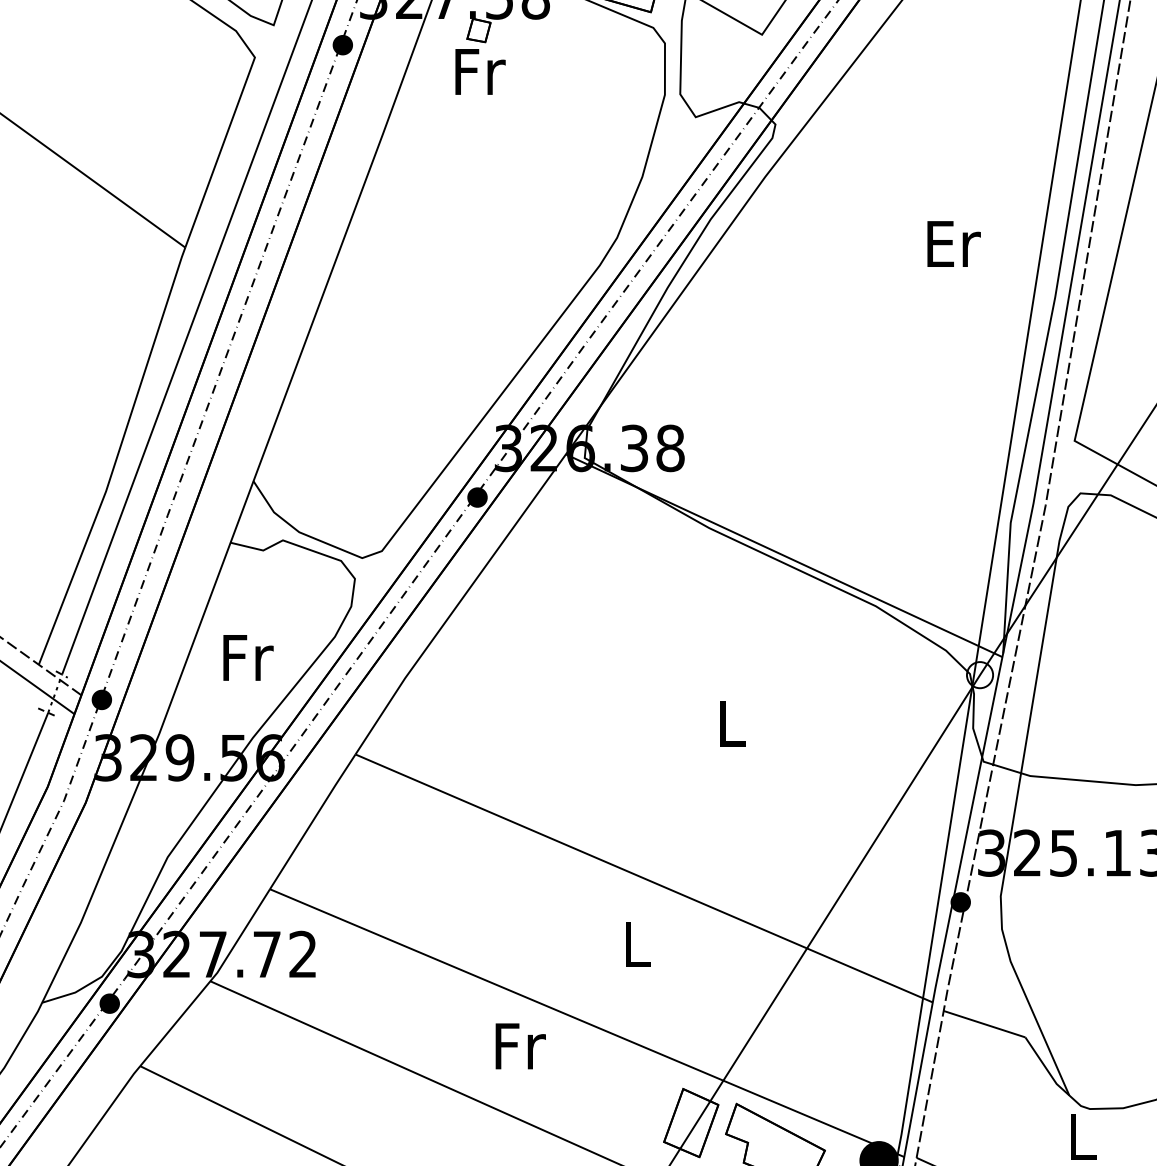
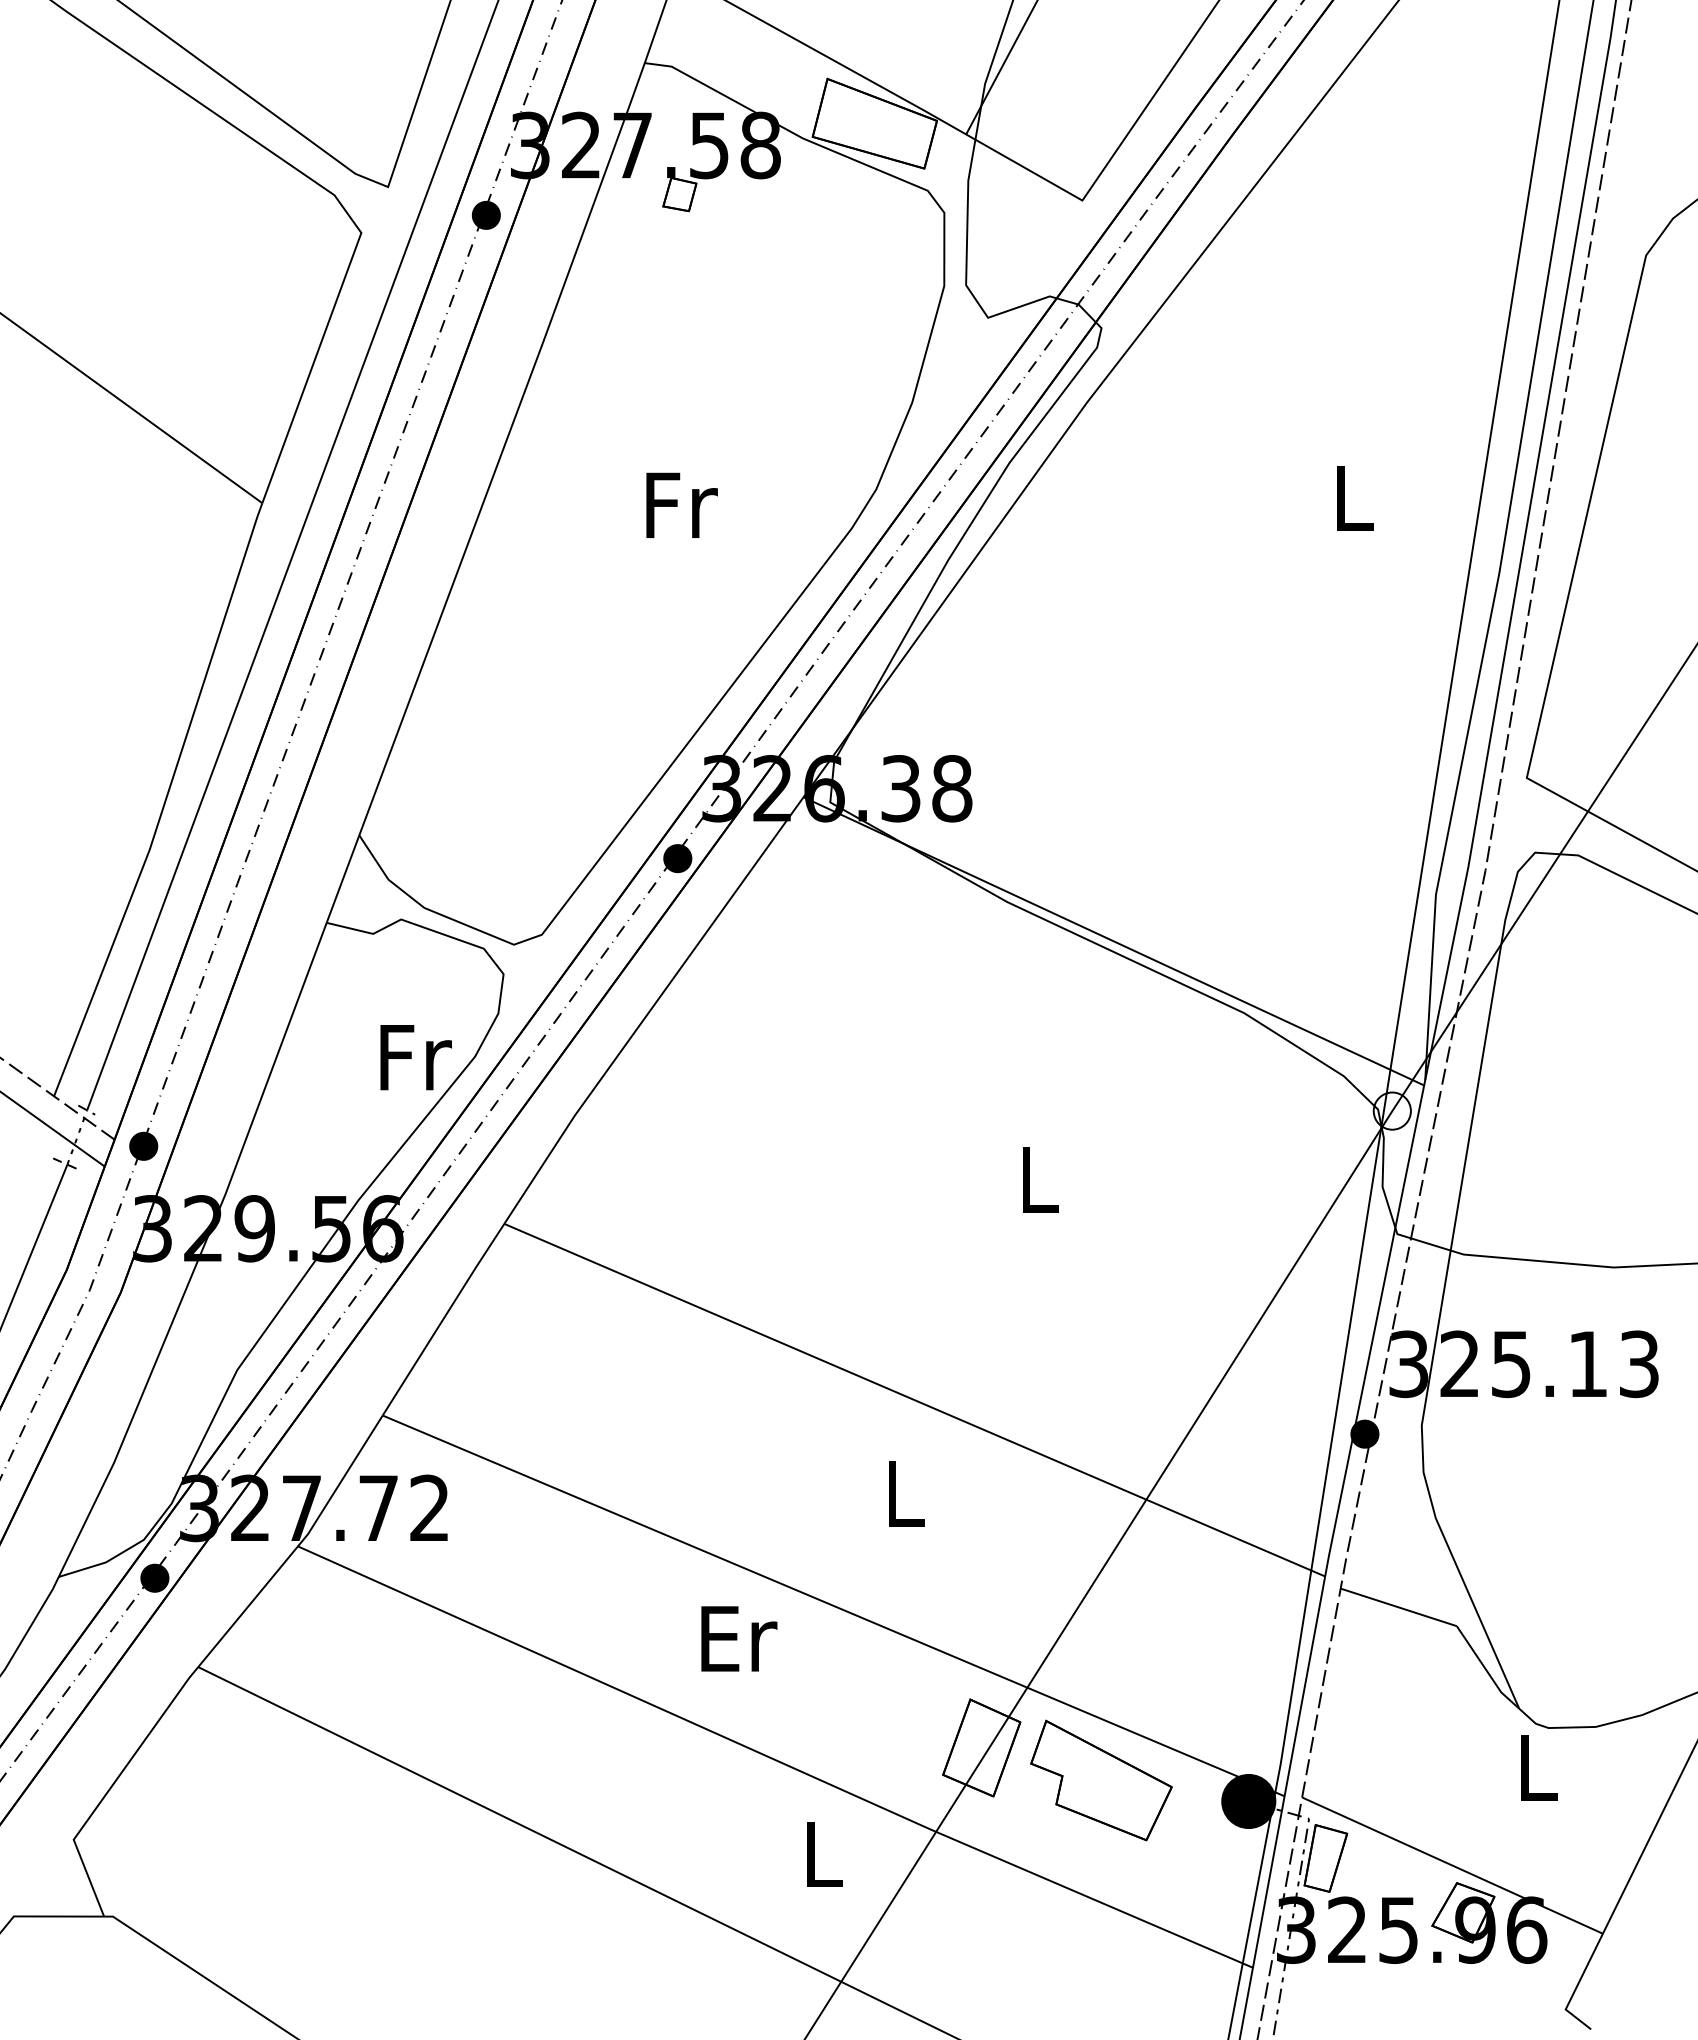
text: (480, 71) -> (681, 504), moved
text: (954, 243) -> (1355, 497), Er -> L
text: (248, 657) -> (415, 1057), moved
text: (520, 1046) -> (739, 1638), Fr -> Er

